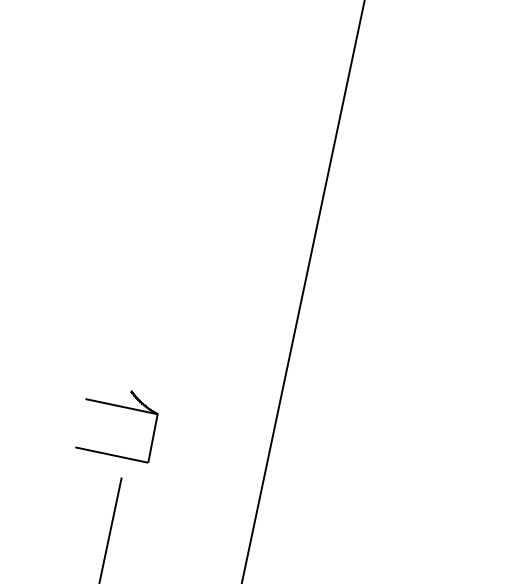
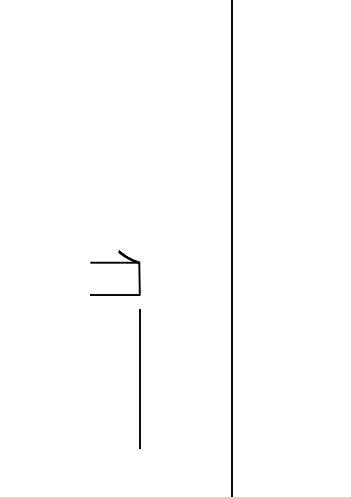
part: (122, 408) -> (115, 263), moved

